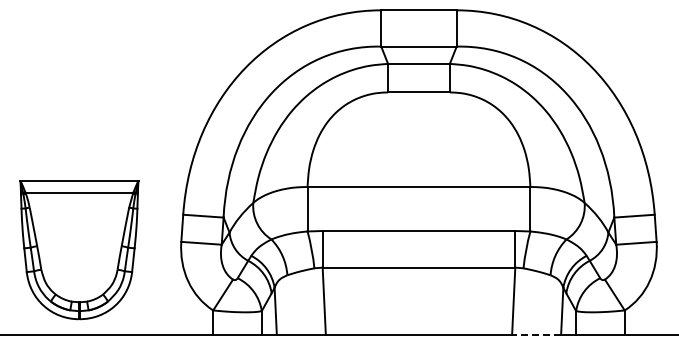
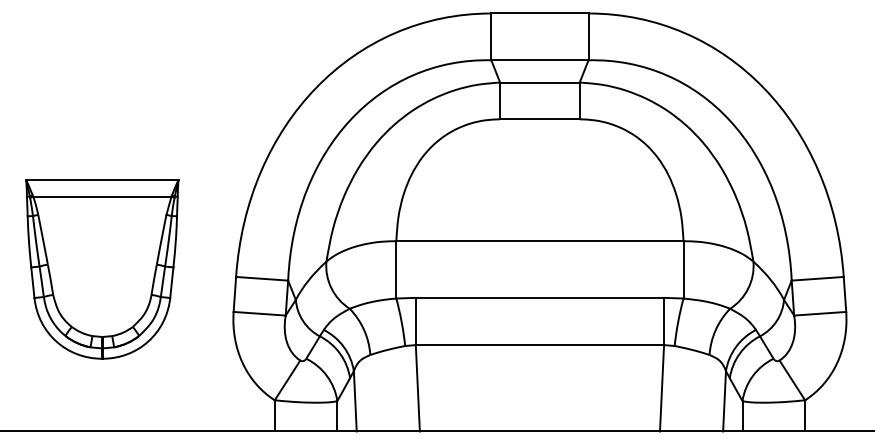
part: (79, 250) -> (102, 270), moved
line: (536, 334) -> (691, 431), dashed -> solid

